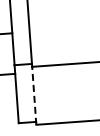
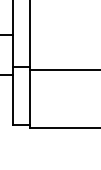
line: (34, 95) -> (30, 98), dashed -> solid

